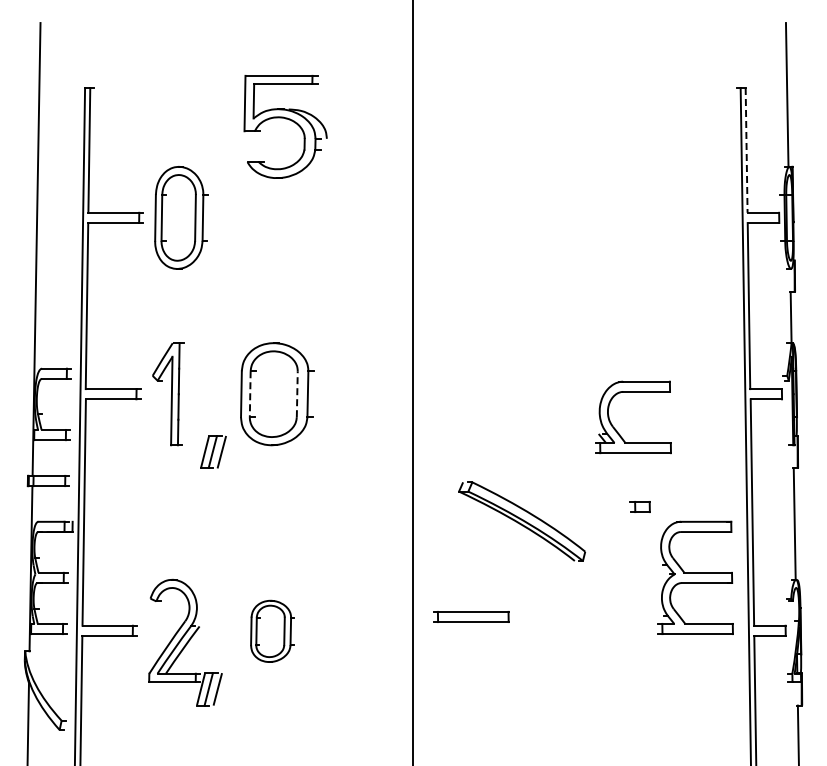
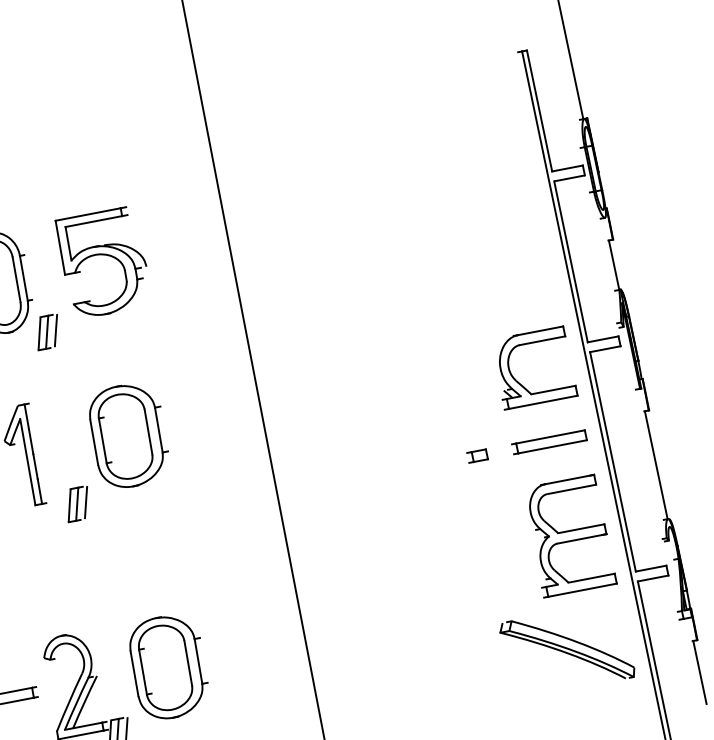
part: (285, 119) -> (102, 255), moved
line: (746, 150) -> (539, 111), dashed -> solid
part: (216, 275) -> (47, 331), added
line: (250, 394) -> (103, 441), dashed -> solid
line: (297, 394) -> (148, 432), dashed -> solid
part: (617, 430) -> (521, 383), moved
part: (639, 506) -> (476, 455), moved
part: (521, 521) -> (566, 650), moved
part: (471, 616) -> (549, 441), moved
part: (272, 631) -> (168, 667), size x1.67

